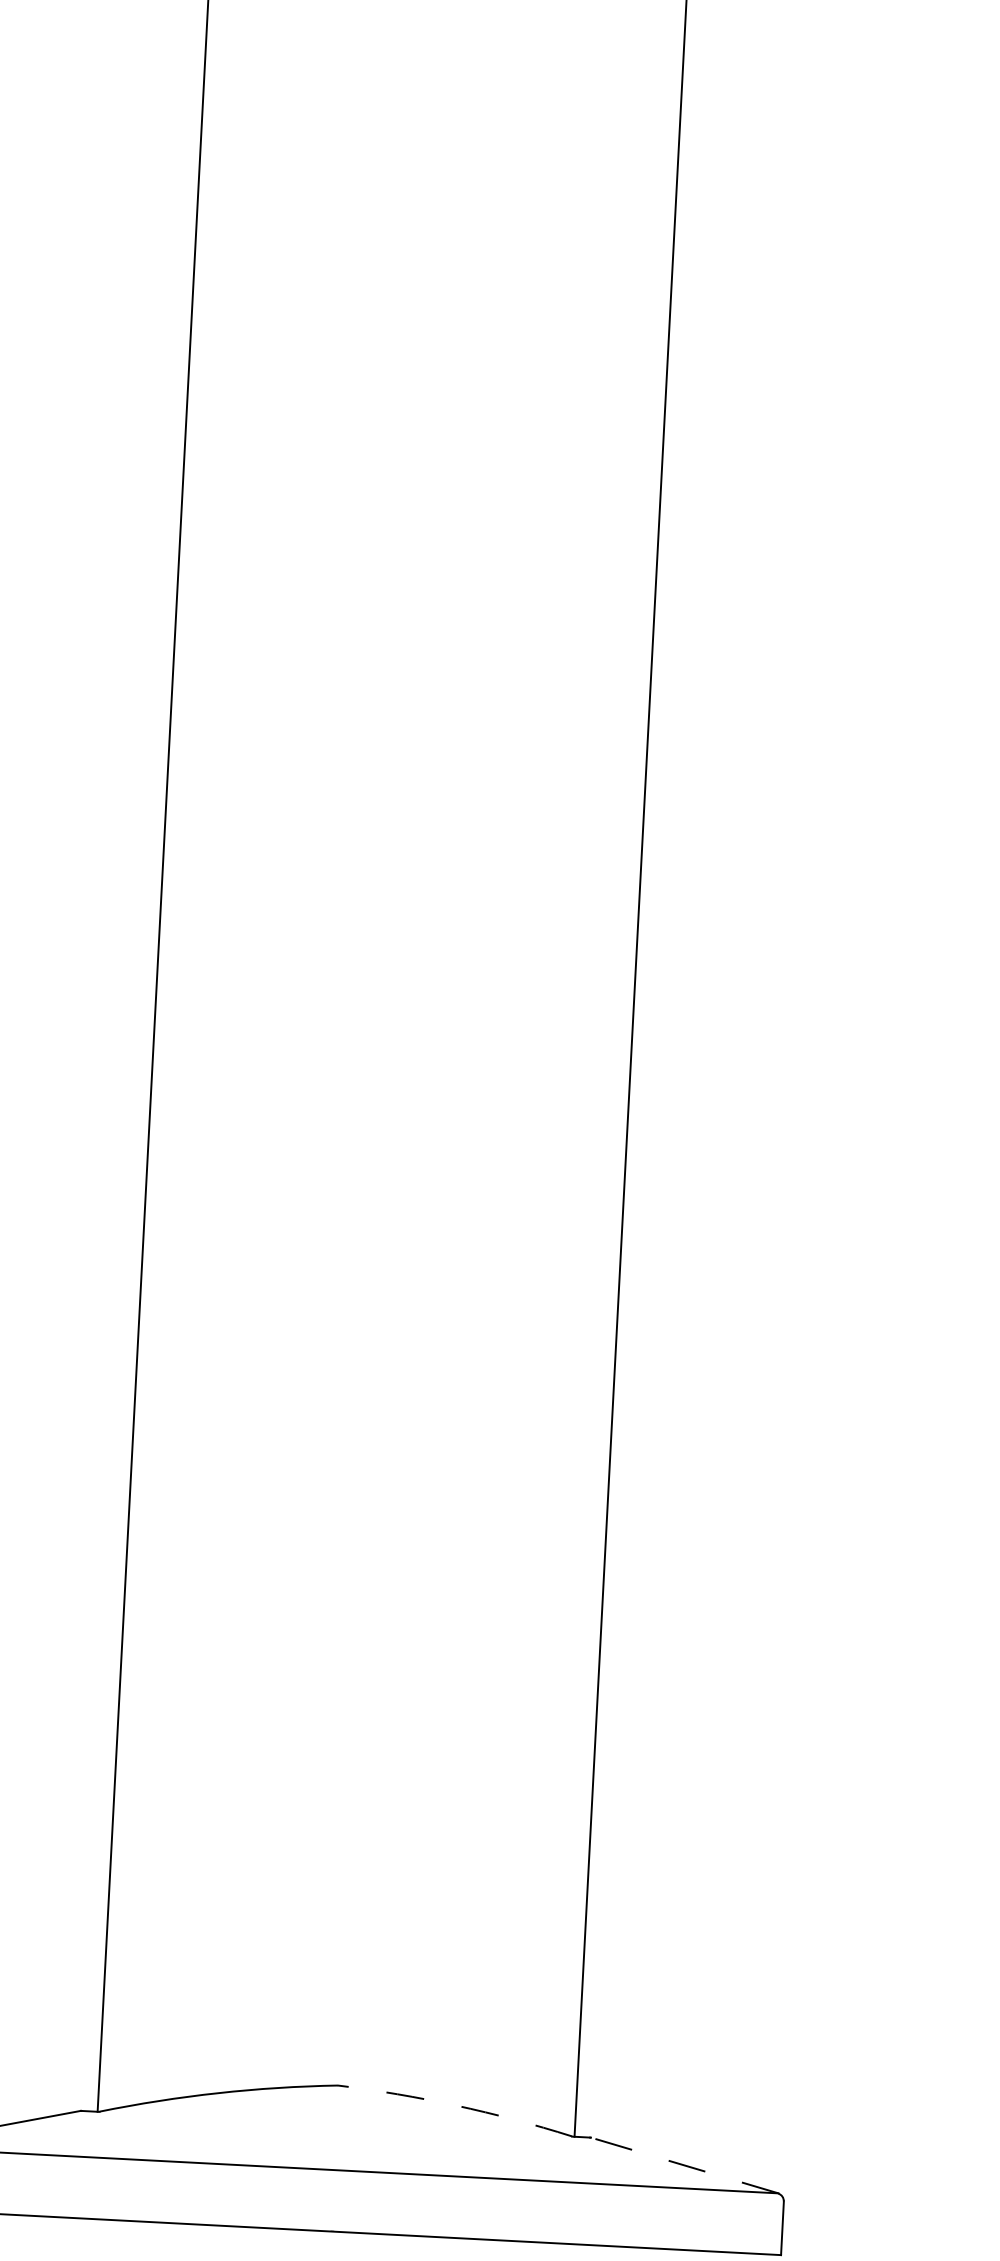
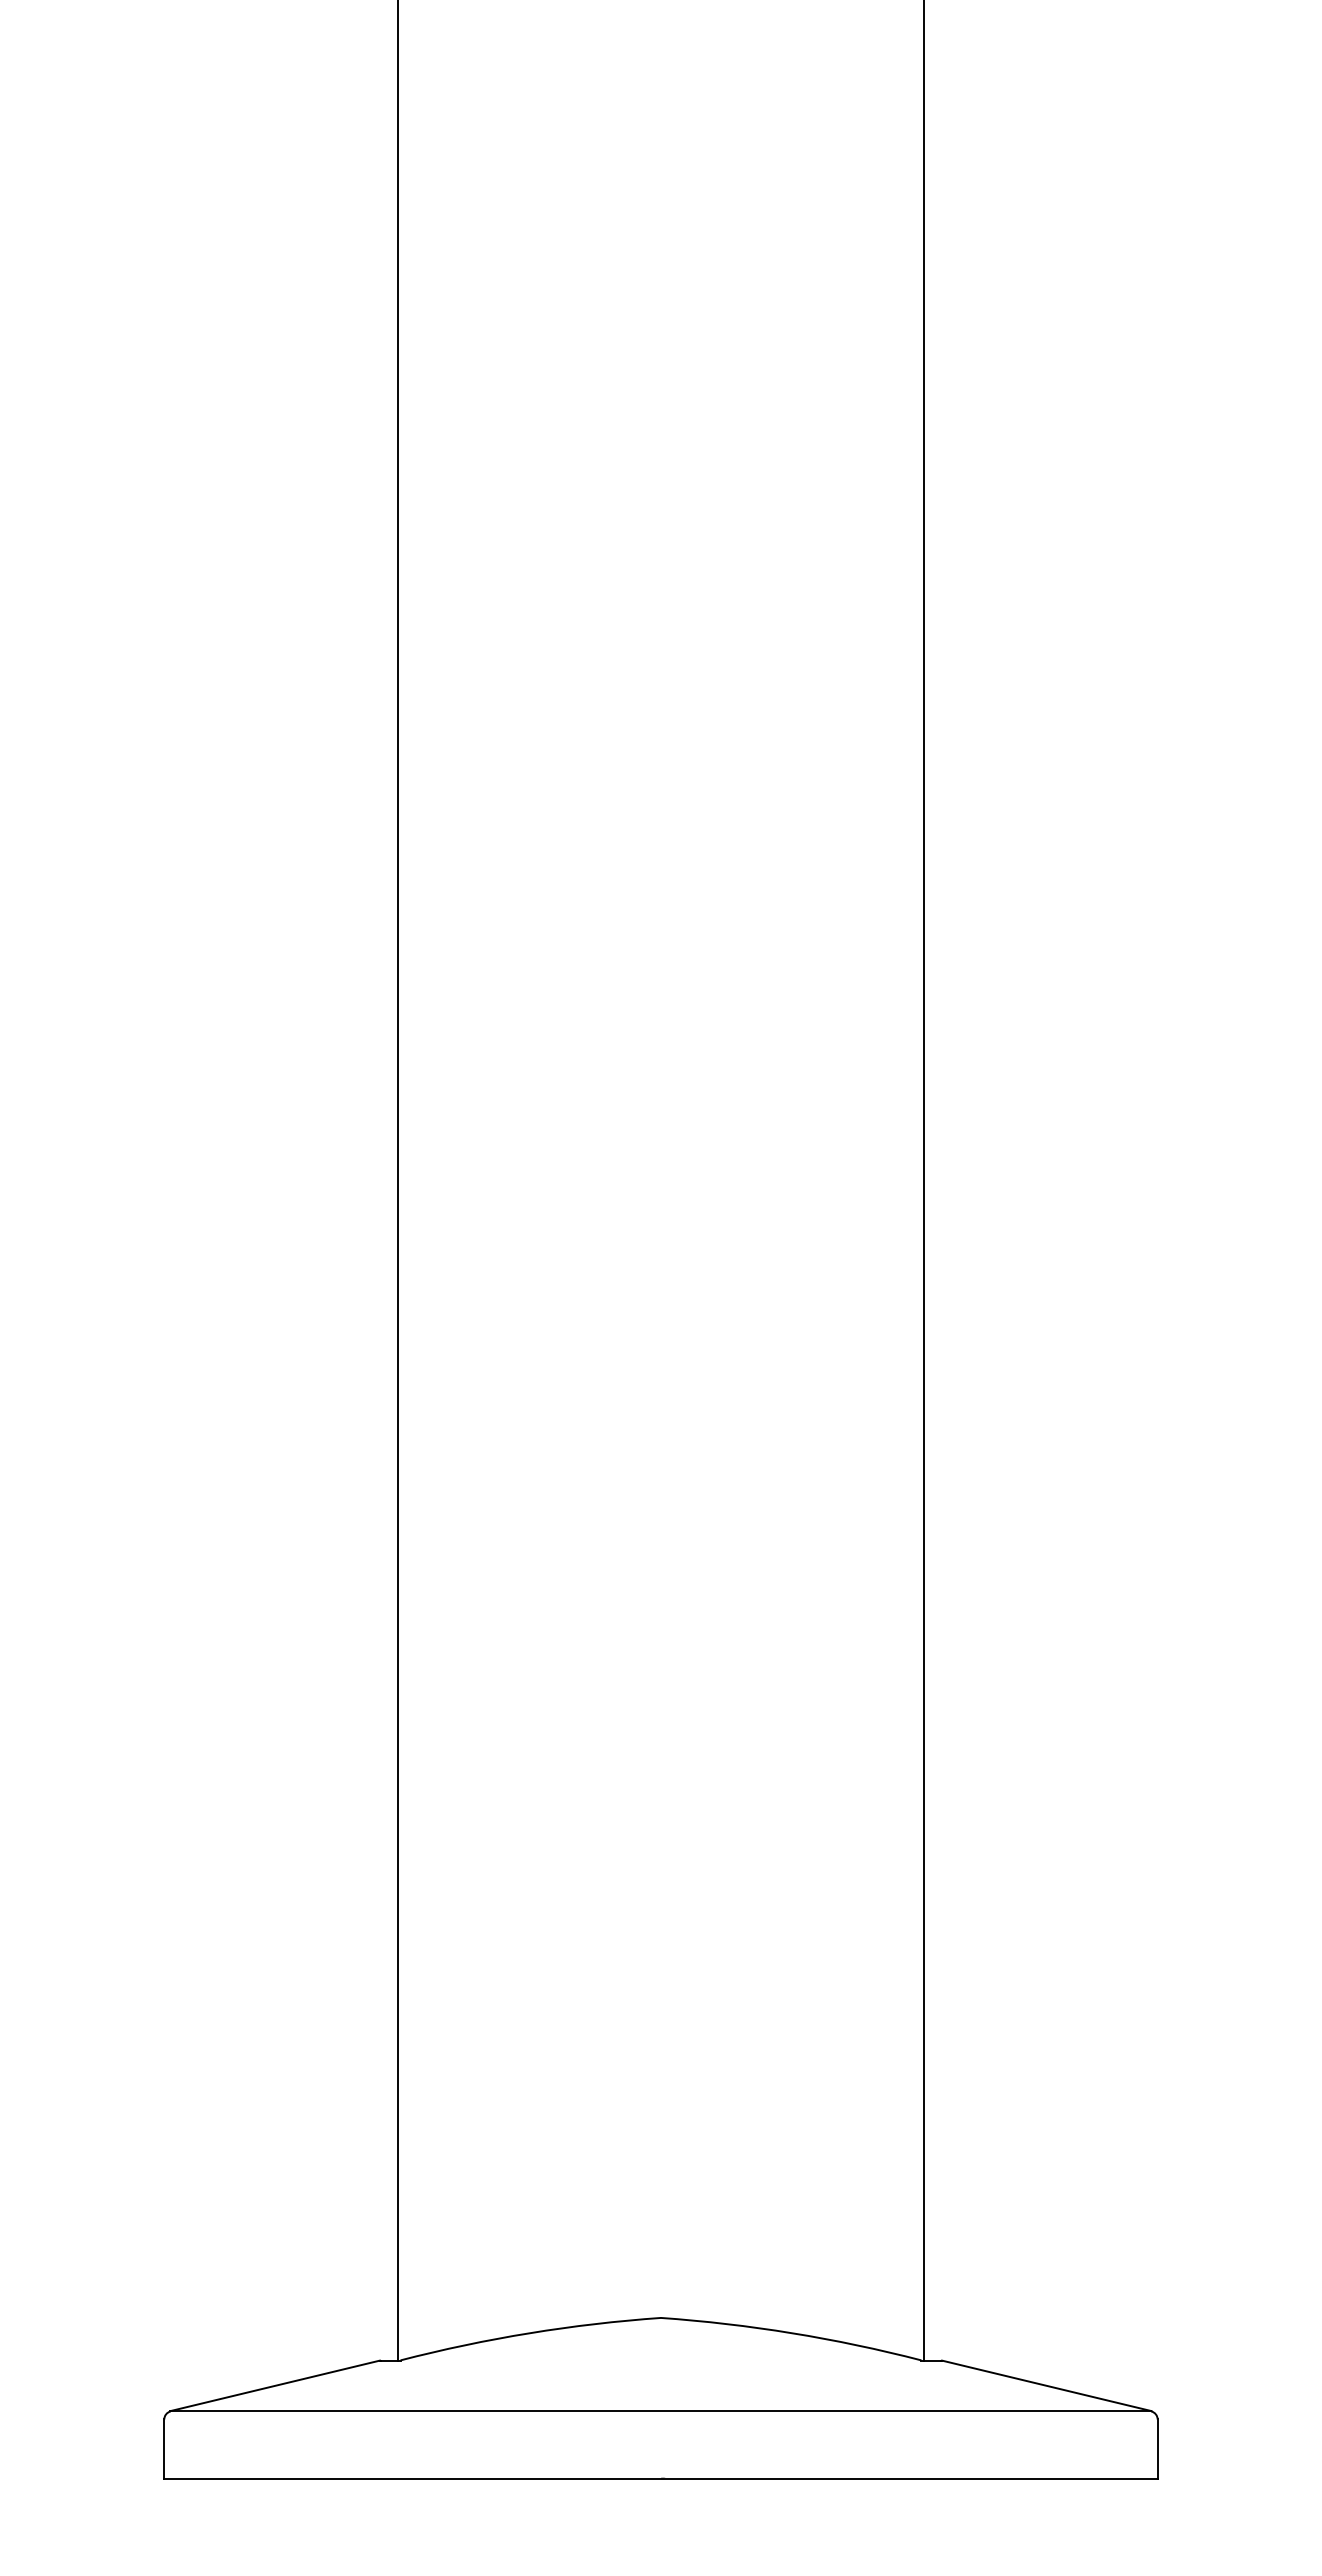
arc: (456, 2105) -> (792, 2333), dashed -> solid
line: (684, 2165) -> (1046, 2385), dashed -> solid

